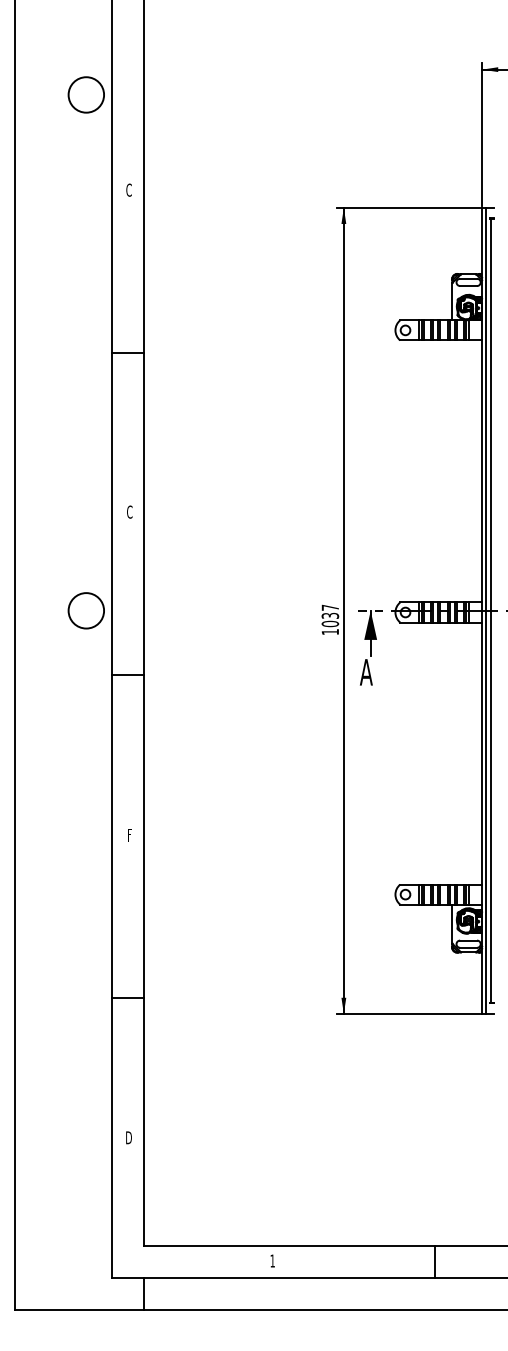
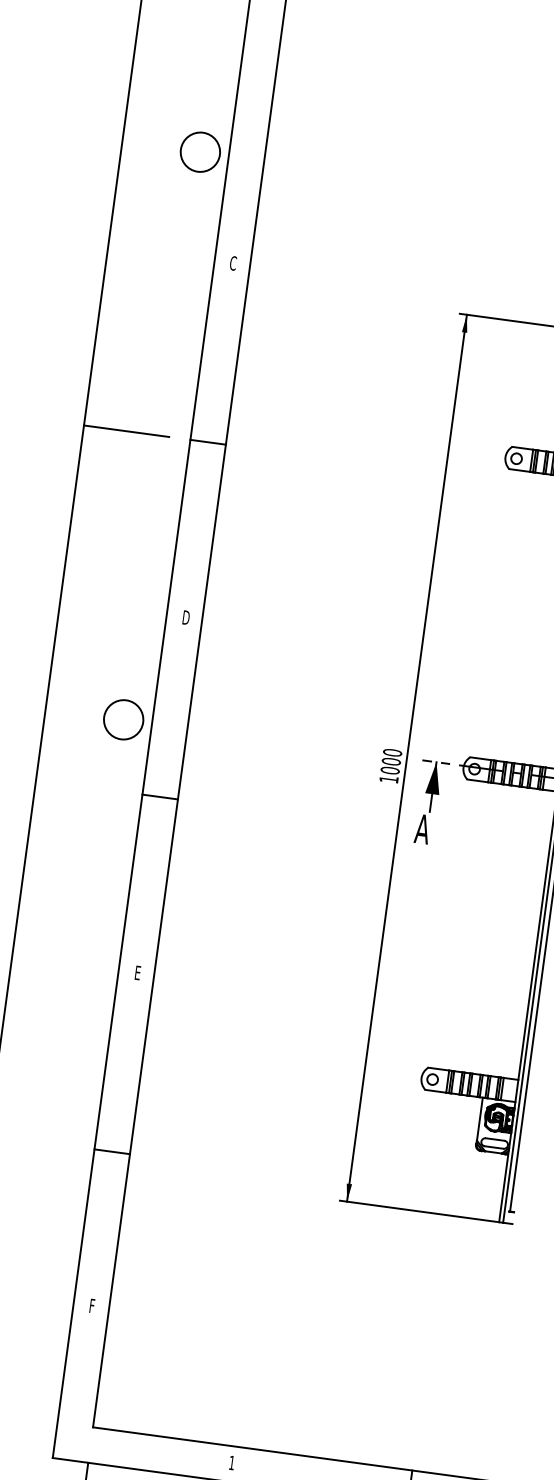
line: (53, 352) -> (125, 430), added
text: (129, 511) -> (185, 616), C -> D
text: (330, 611) -> (392, 756), 1037 -> 1000
text: (129, 835) -> (137, 973), F -> E
text: (128, 1137) -> (91, 1305), D -> F

